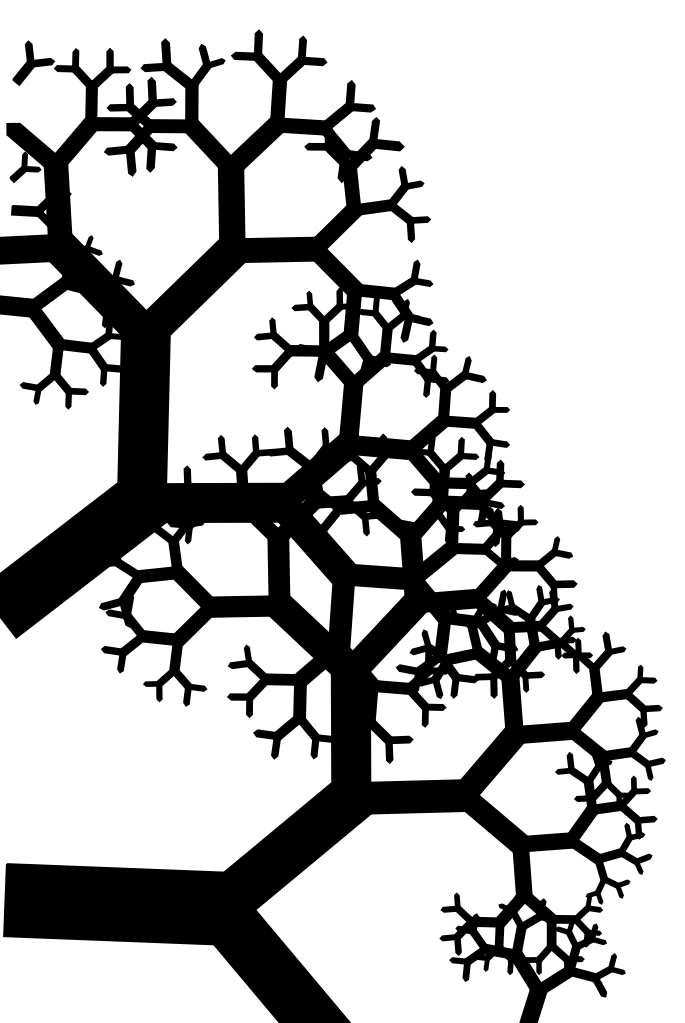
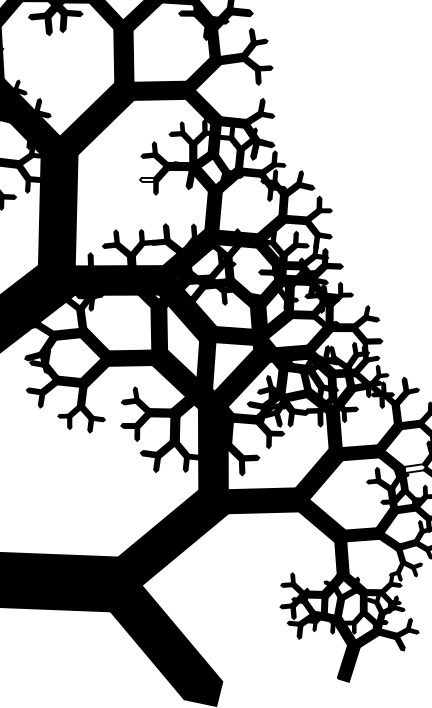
fill: (262, 368) -> (147, 179), removed
fill: (620, 753) -> (415, 468), removed

